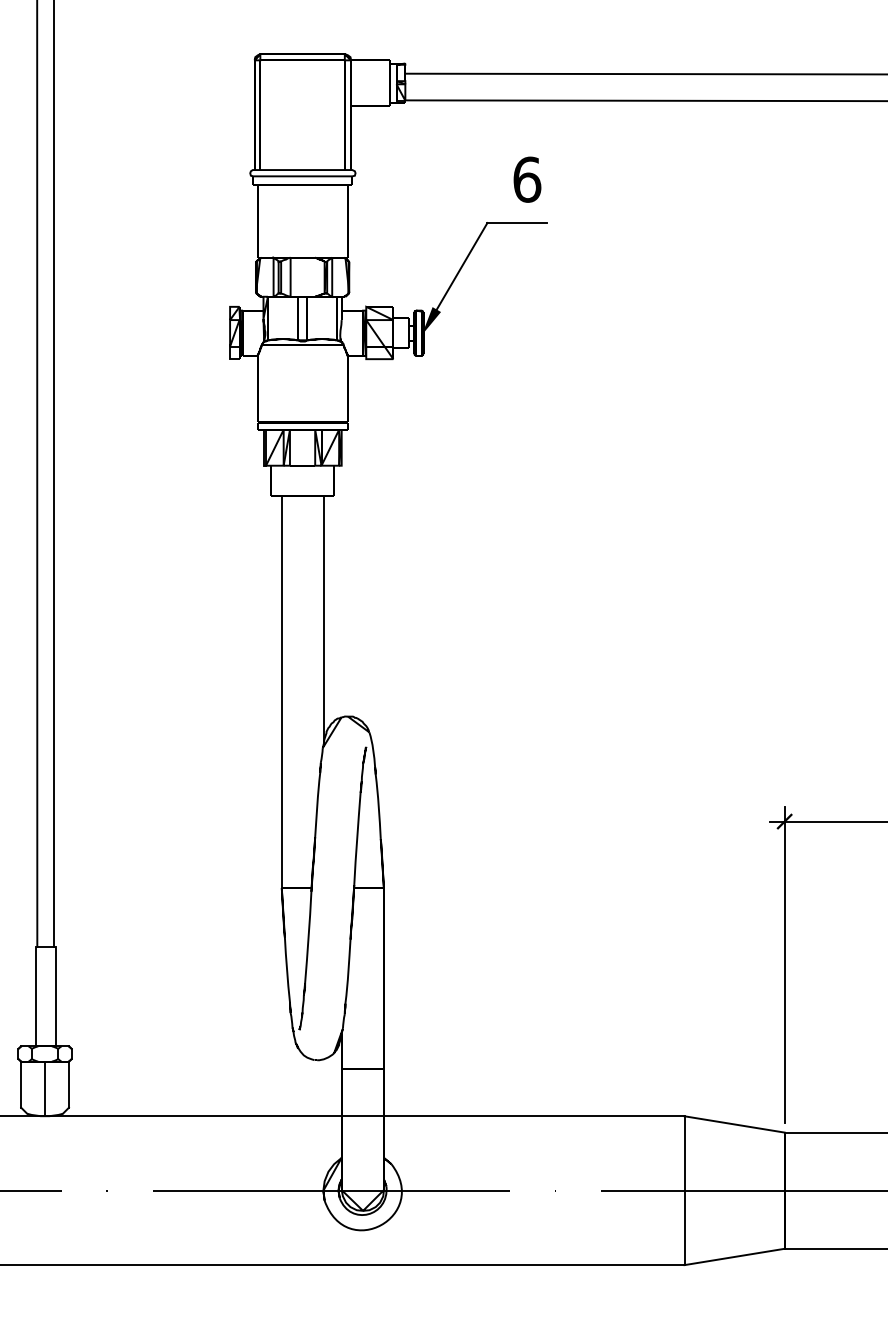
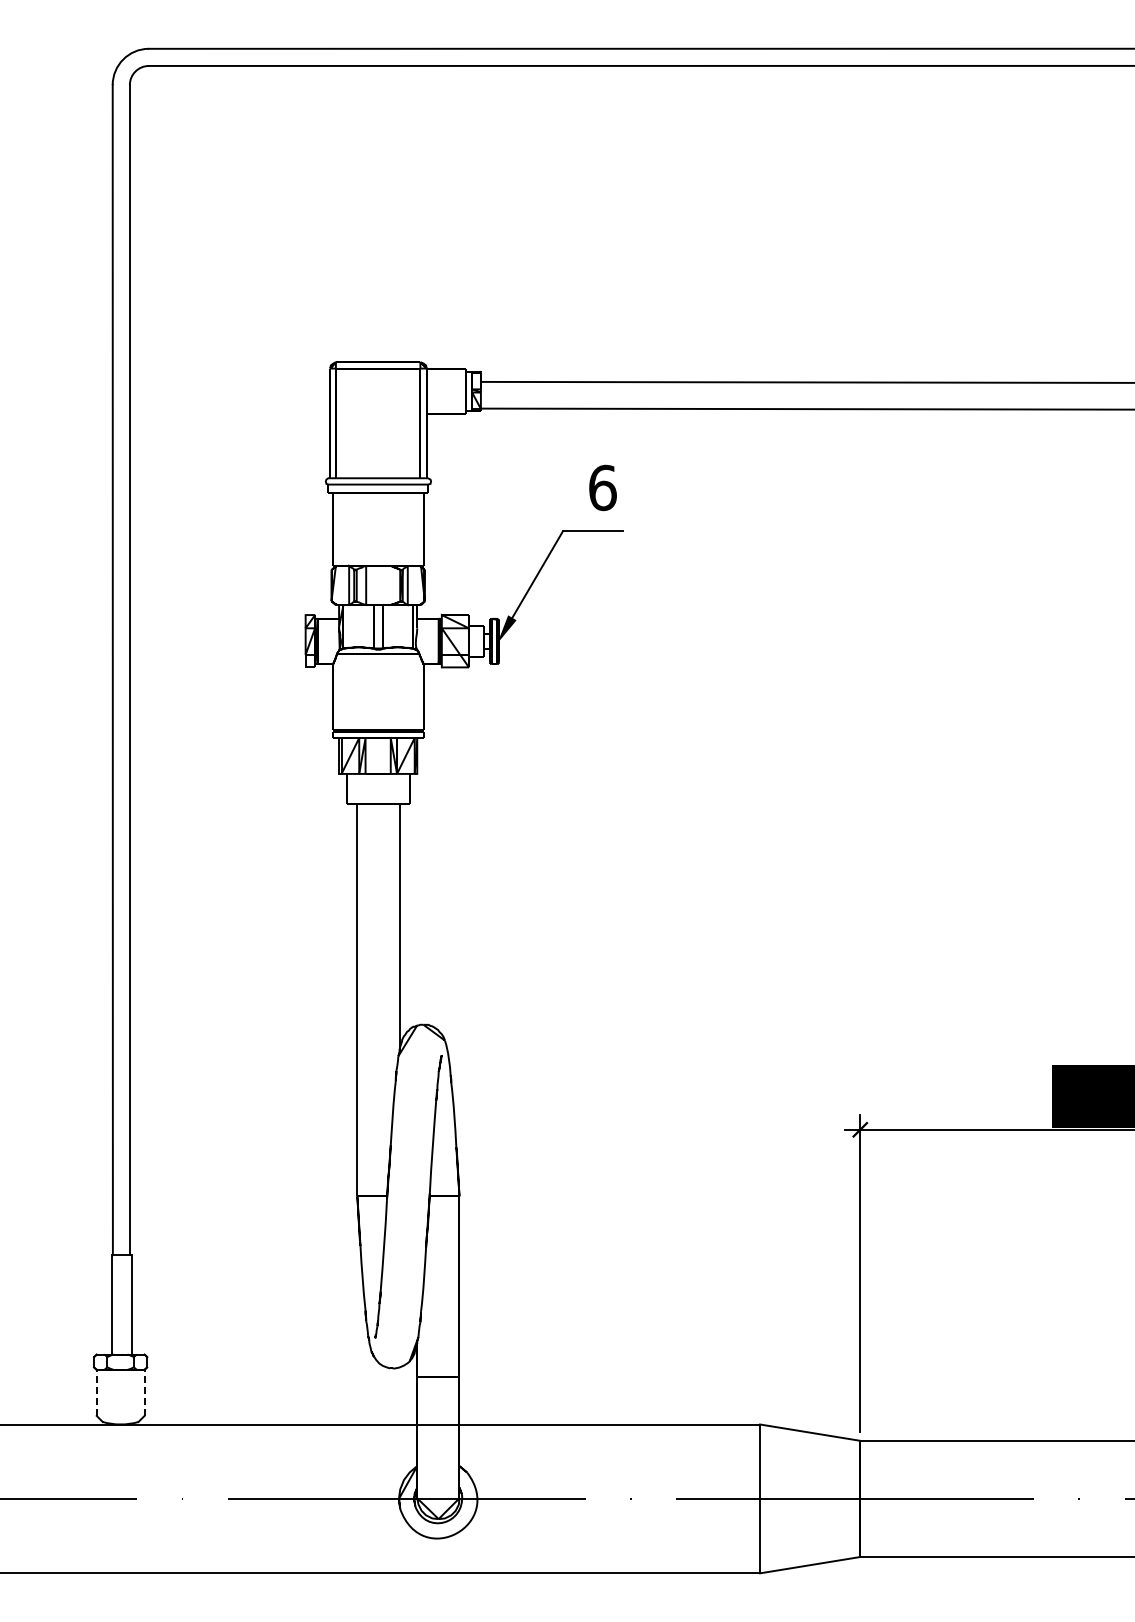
line: (20, 1084) -> (96, 1392), solid -> dashed
line: (68, 1084) -> (144, 1392), solid -> dashed
line: (44, 1088) -> (120, 1396), removed

